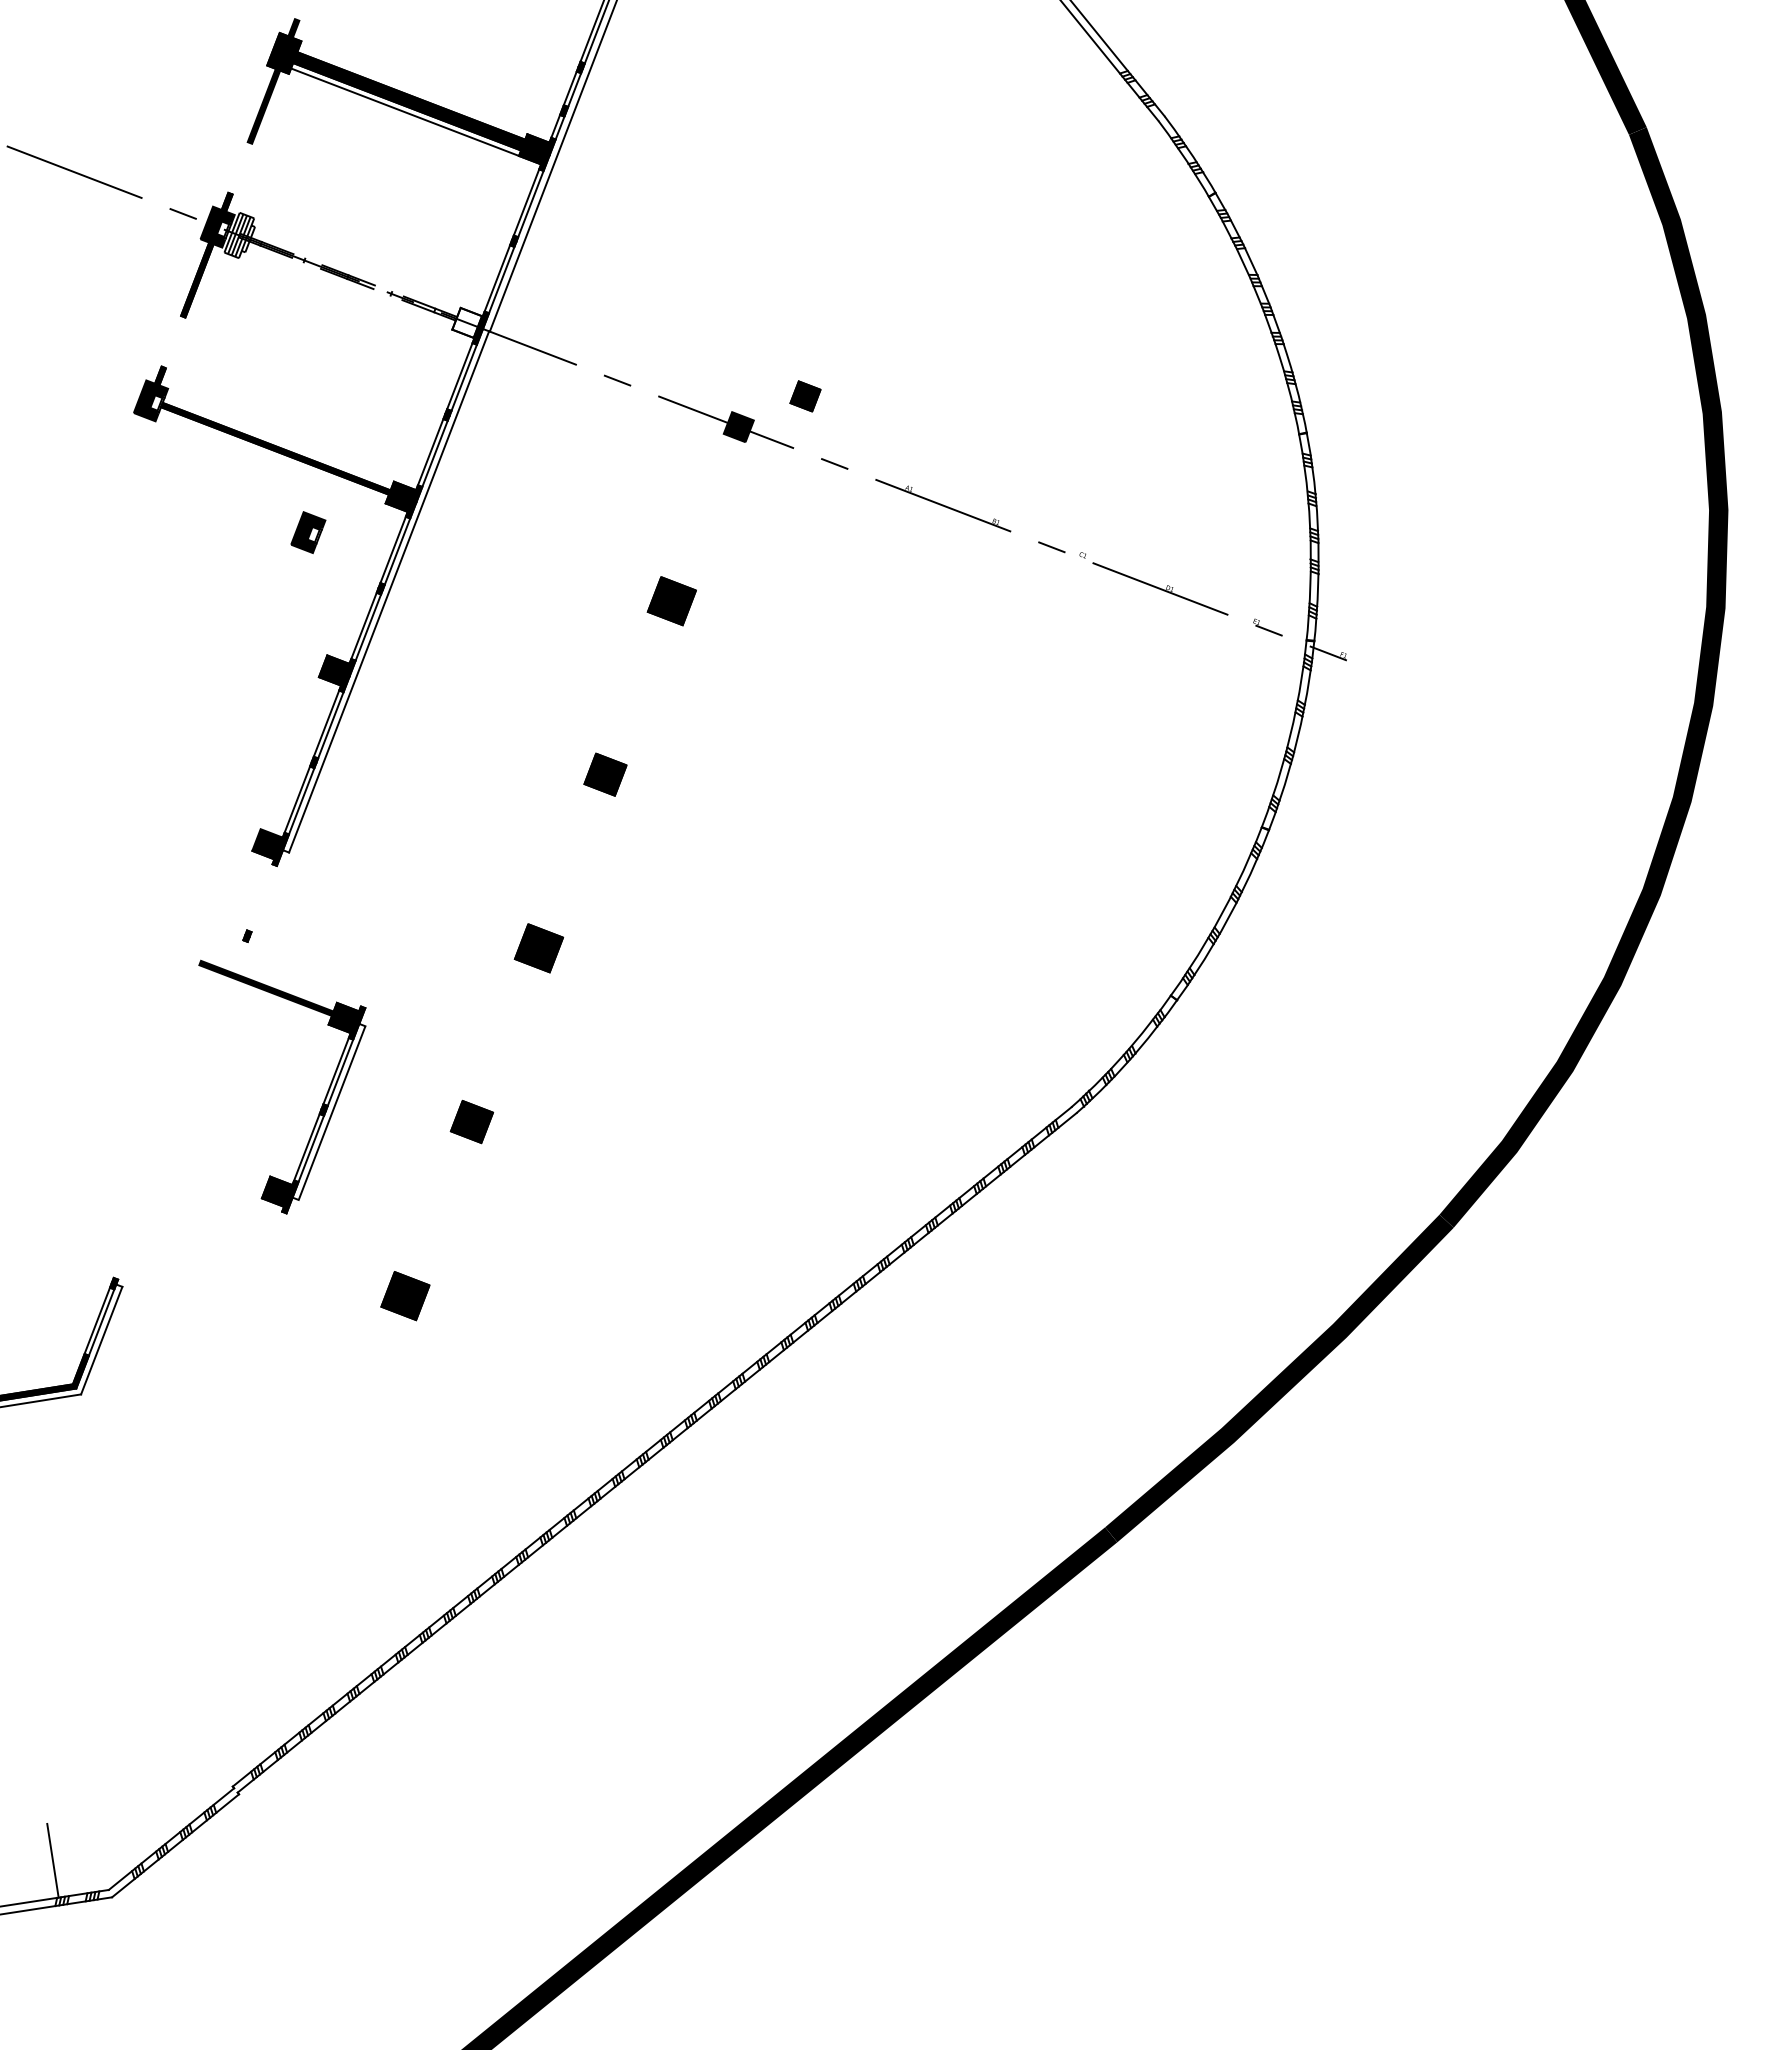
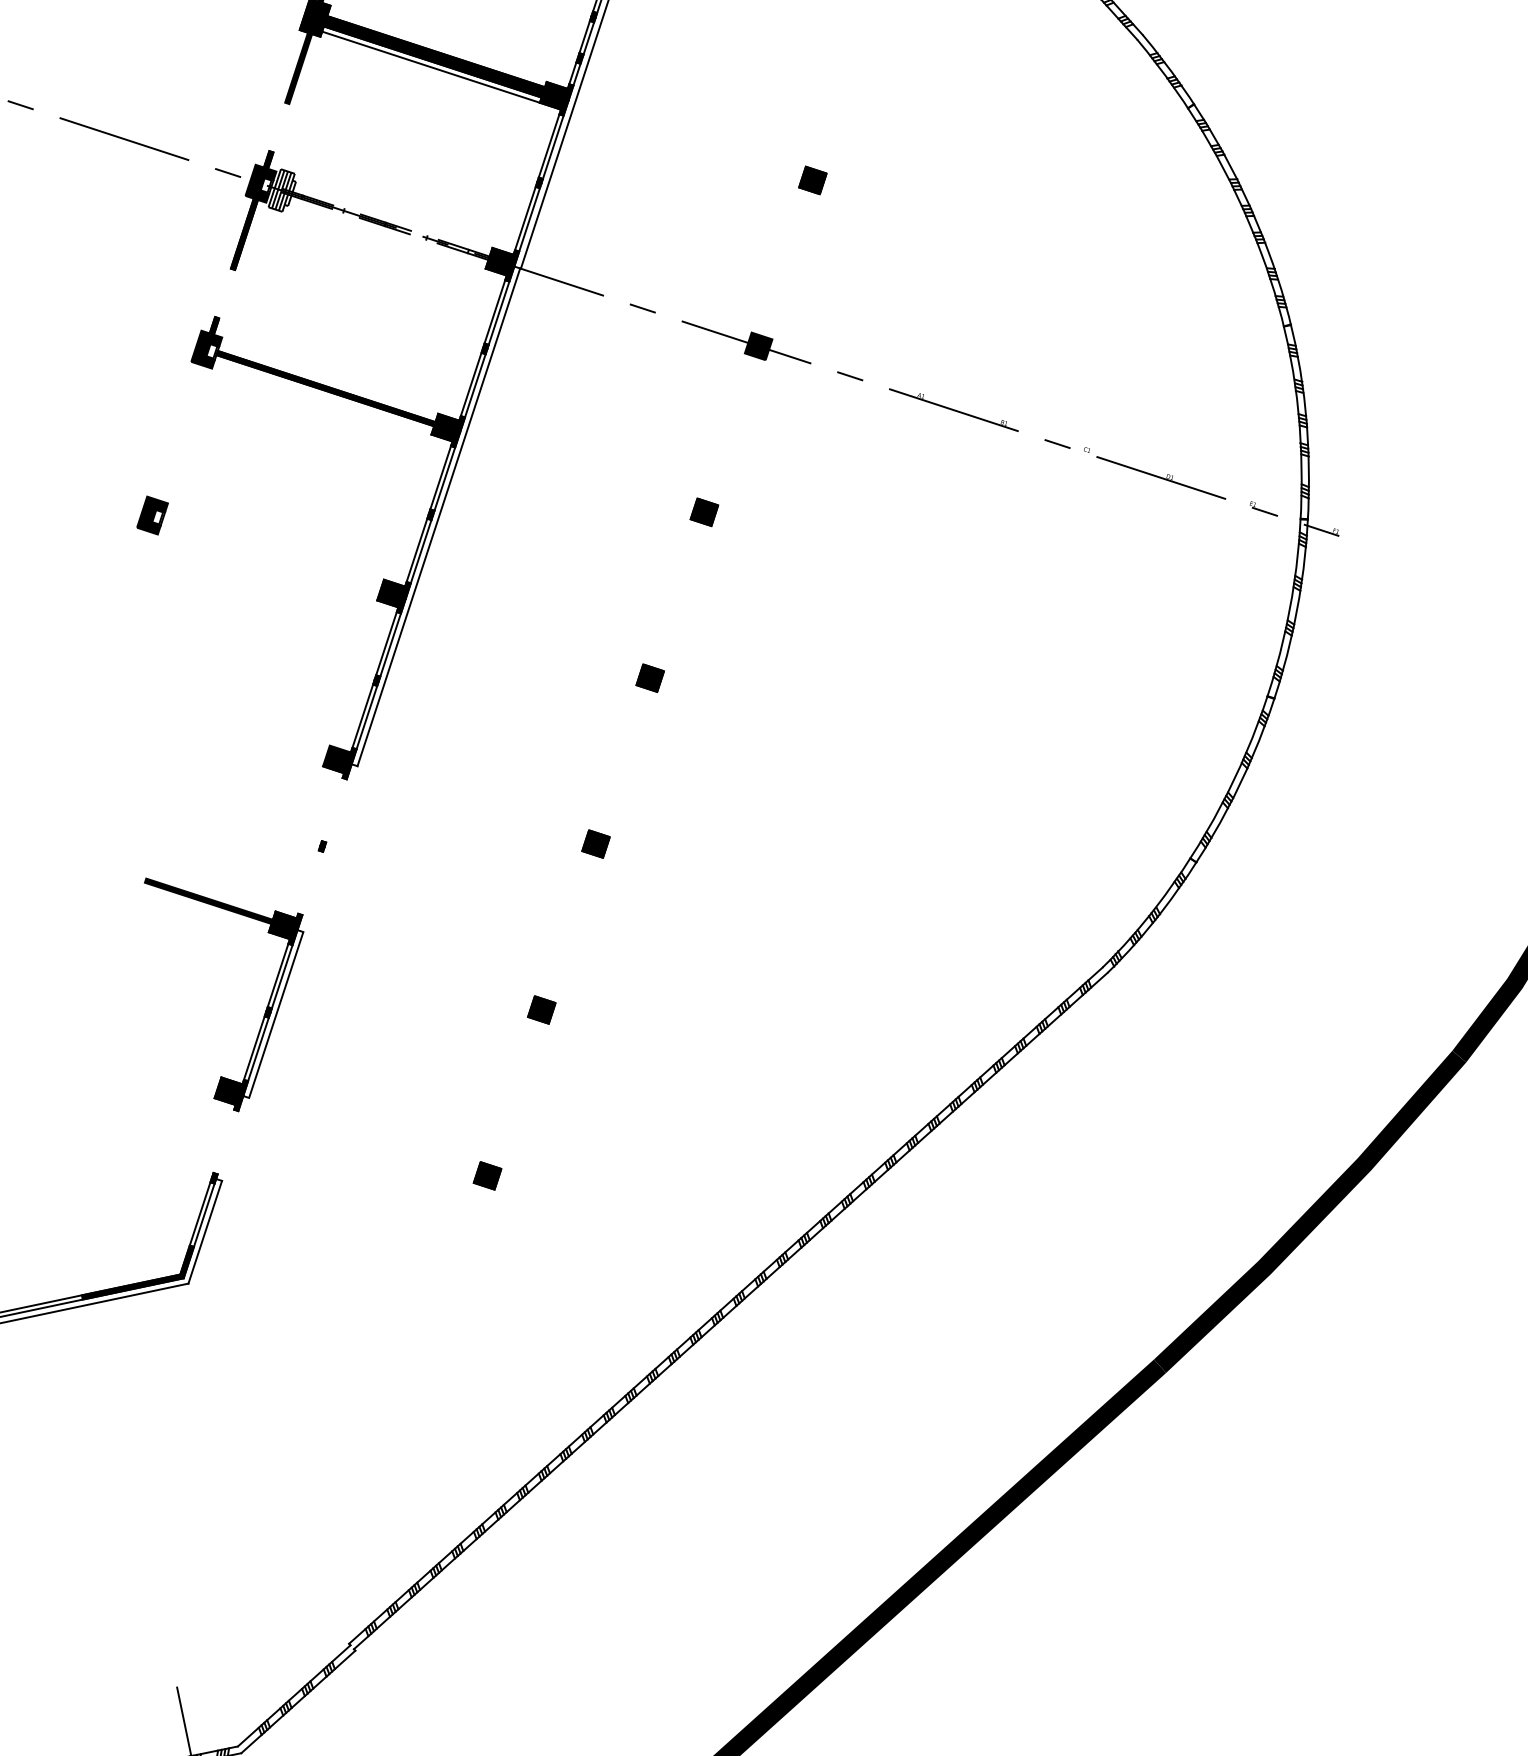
fill: (467, 322) -> (499, 261), added
part: (805, 396) -> (812, 180), moved
part: (308, 532) -> (152, 515), moved
part: (672, 600) -> (704, 511), size x0.62
part: (605, 774) -> (650, 678), size x0.71
part: (538, 948) -> (595, 844), size x0.62
part: (323, 1100) -> (267, 1003), moved
part: (472, 1122) -> (542, 1010), size x0.71
part: (405, 1295) -> (487, 1175), size x0.62

